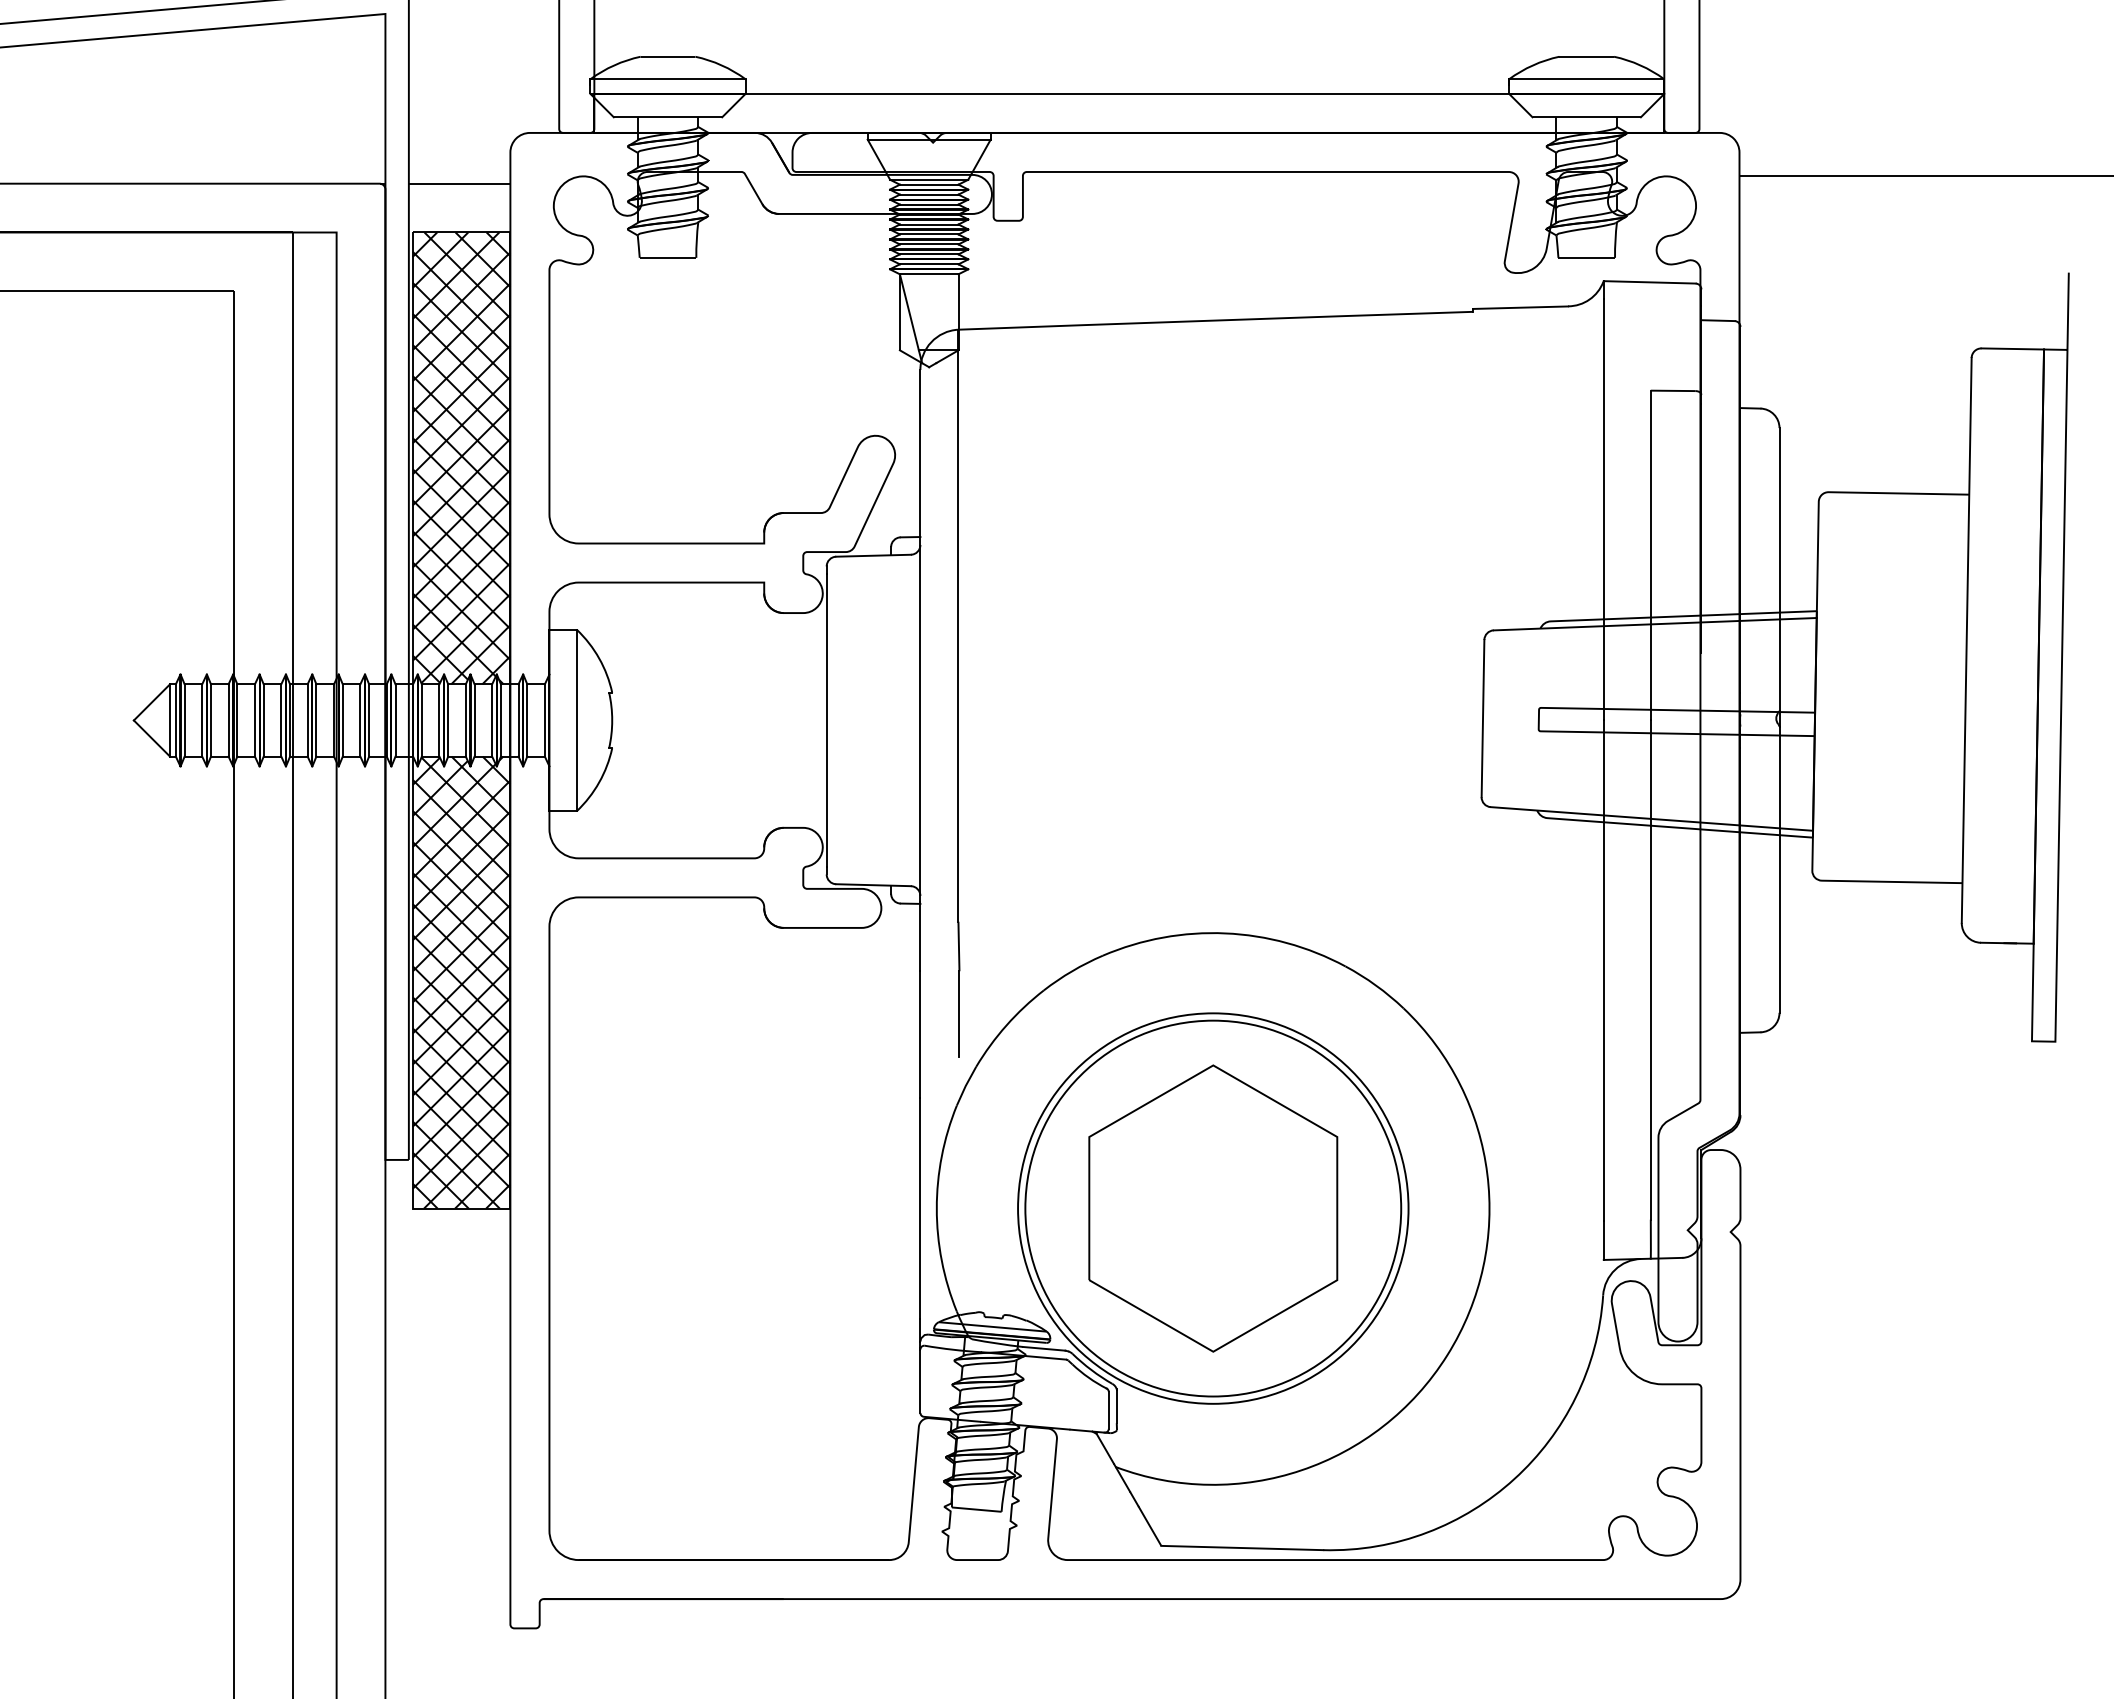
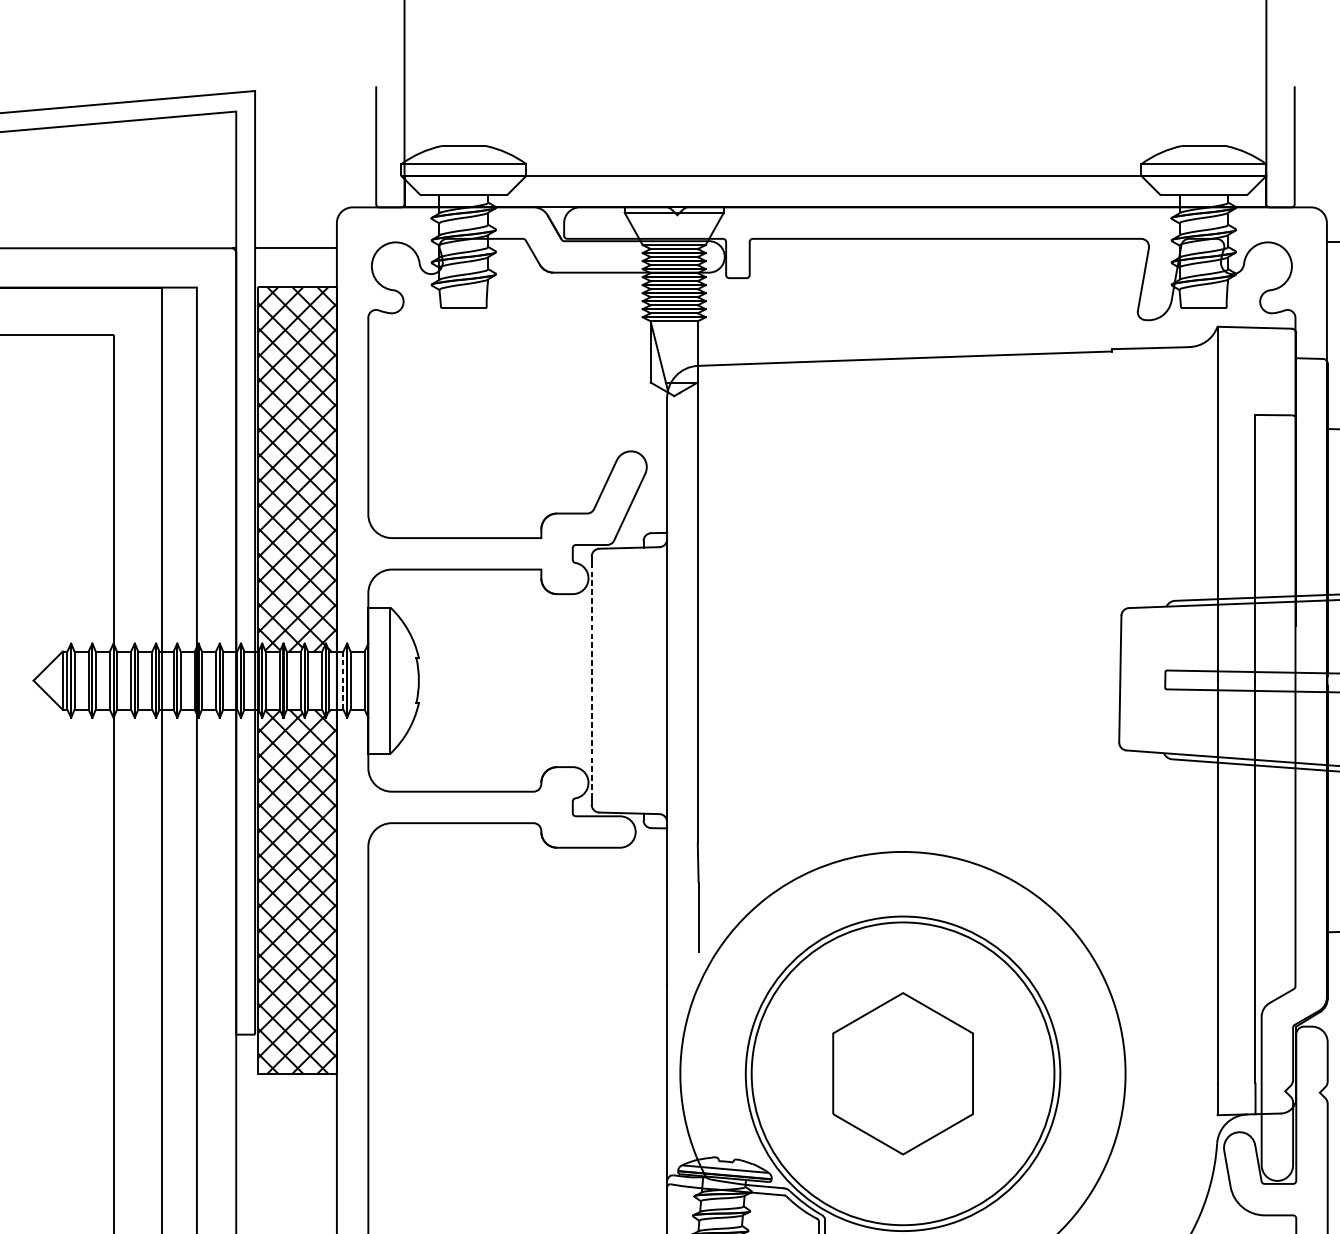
line: (518, 719) -> (343, 679), solid -> dashed
line: (826, 720) -> (591, 680), solid -> dashed
part: (1213, 1208) -> (903, 1073), size x0.7

